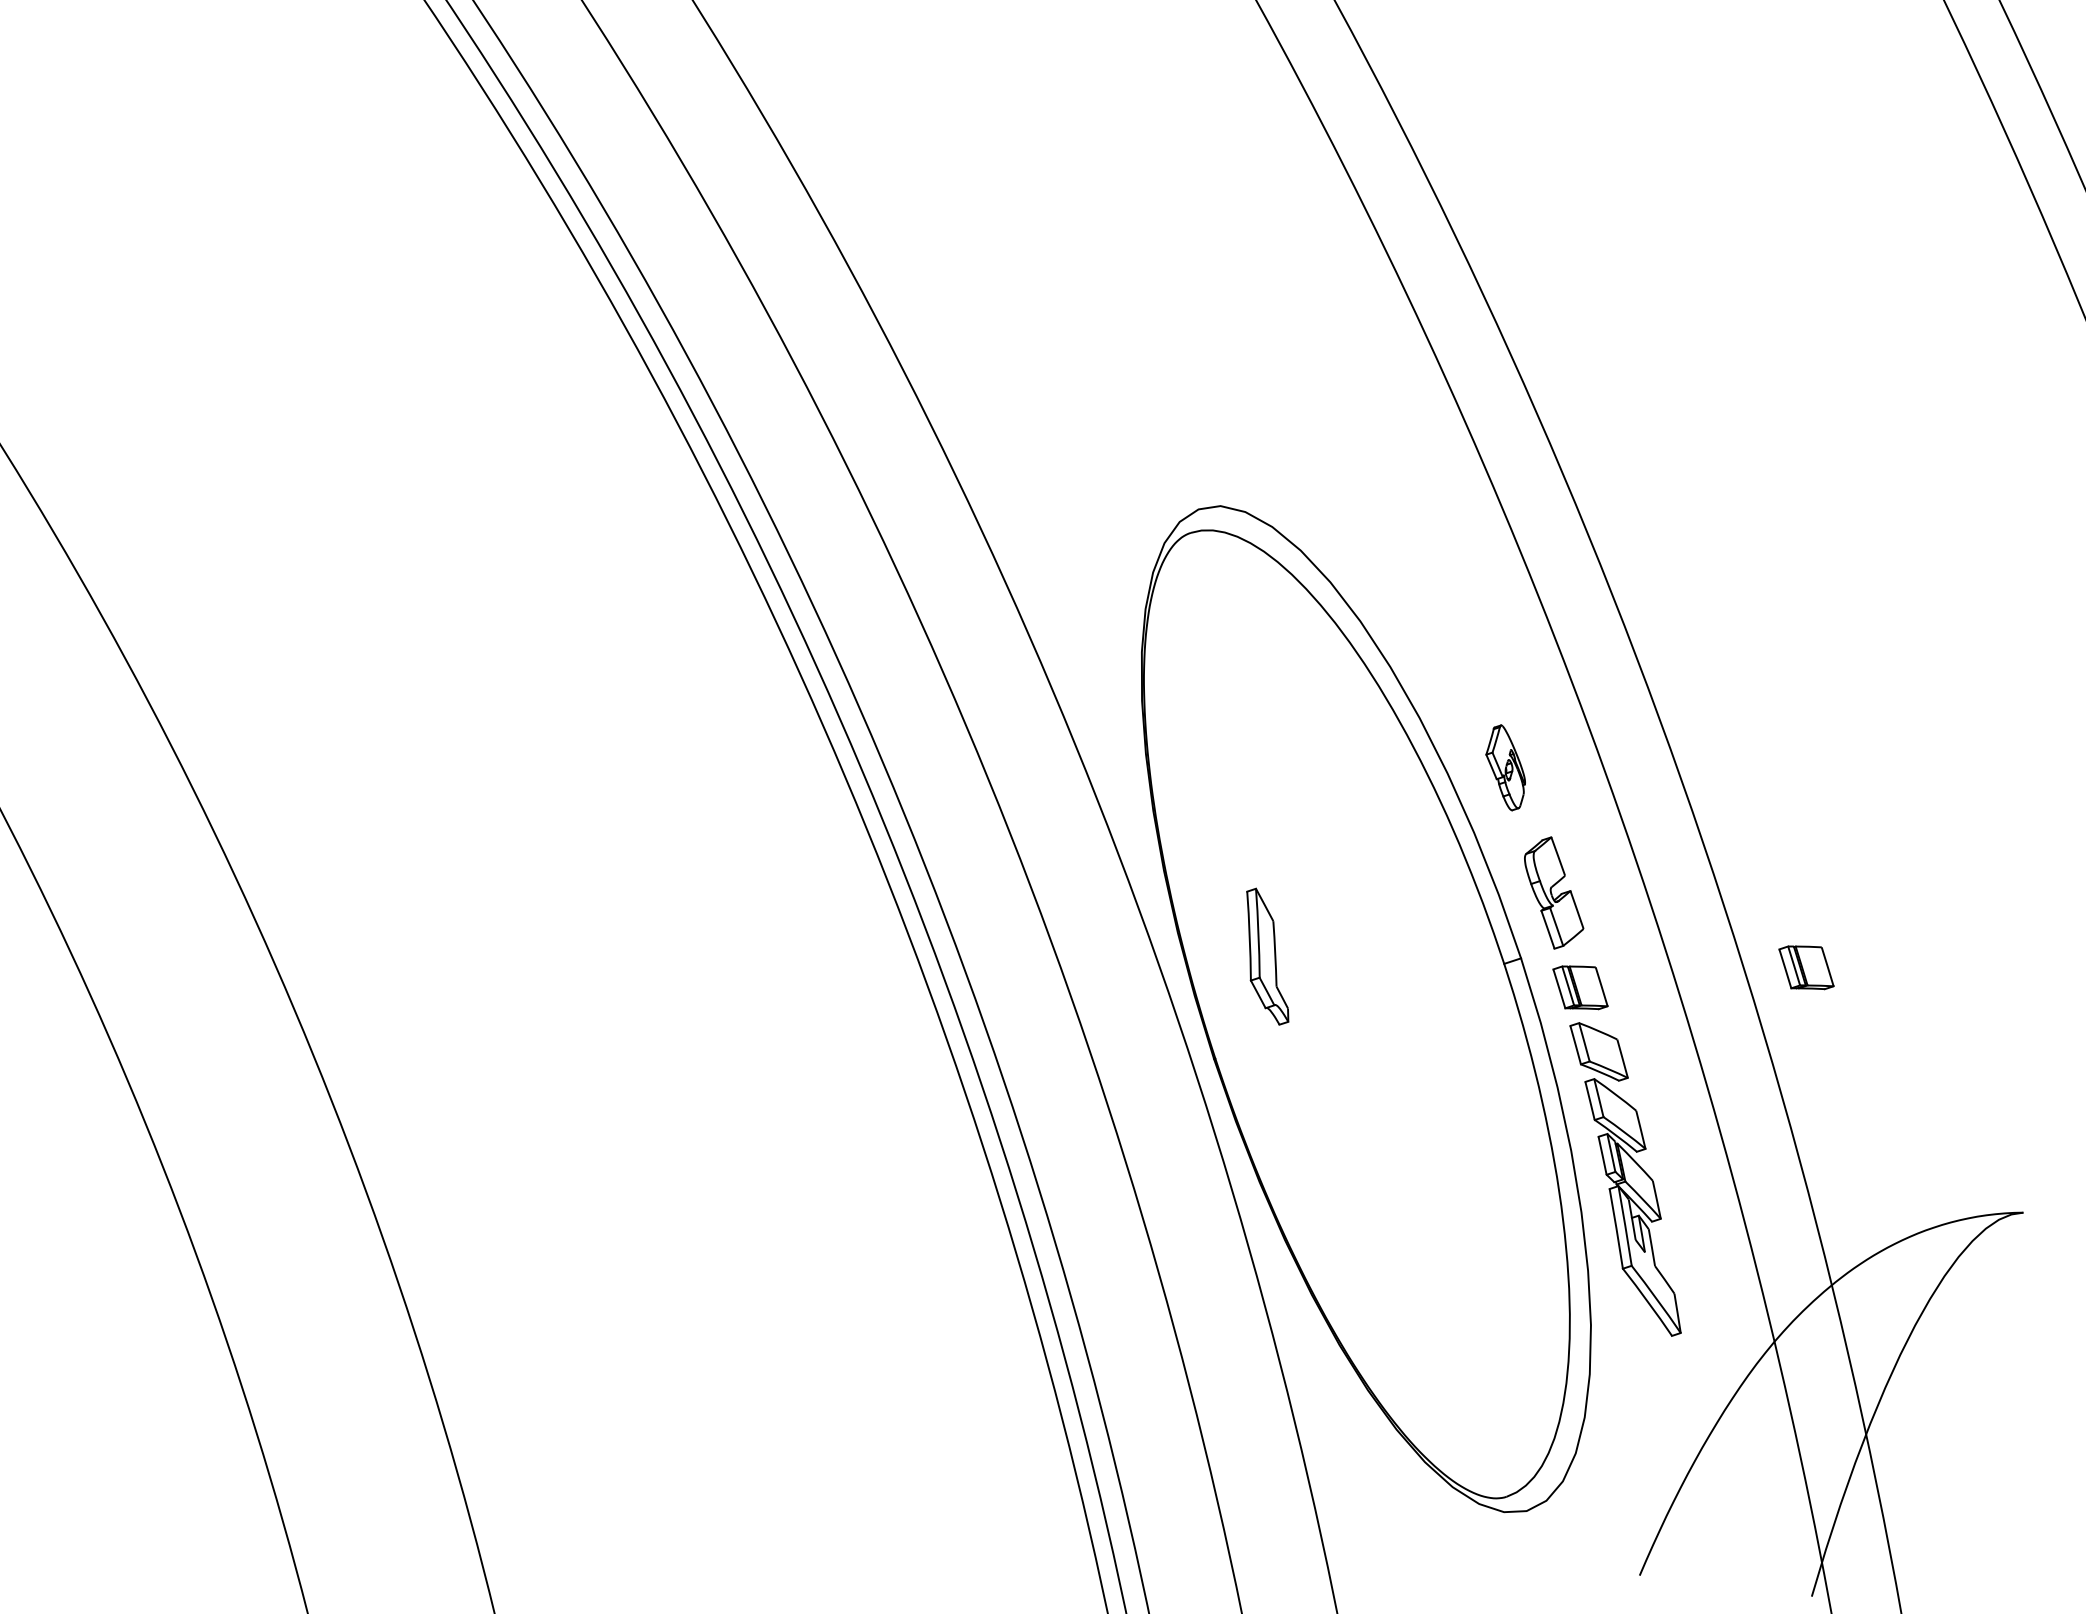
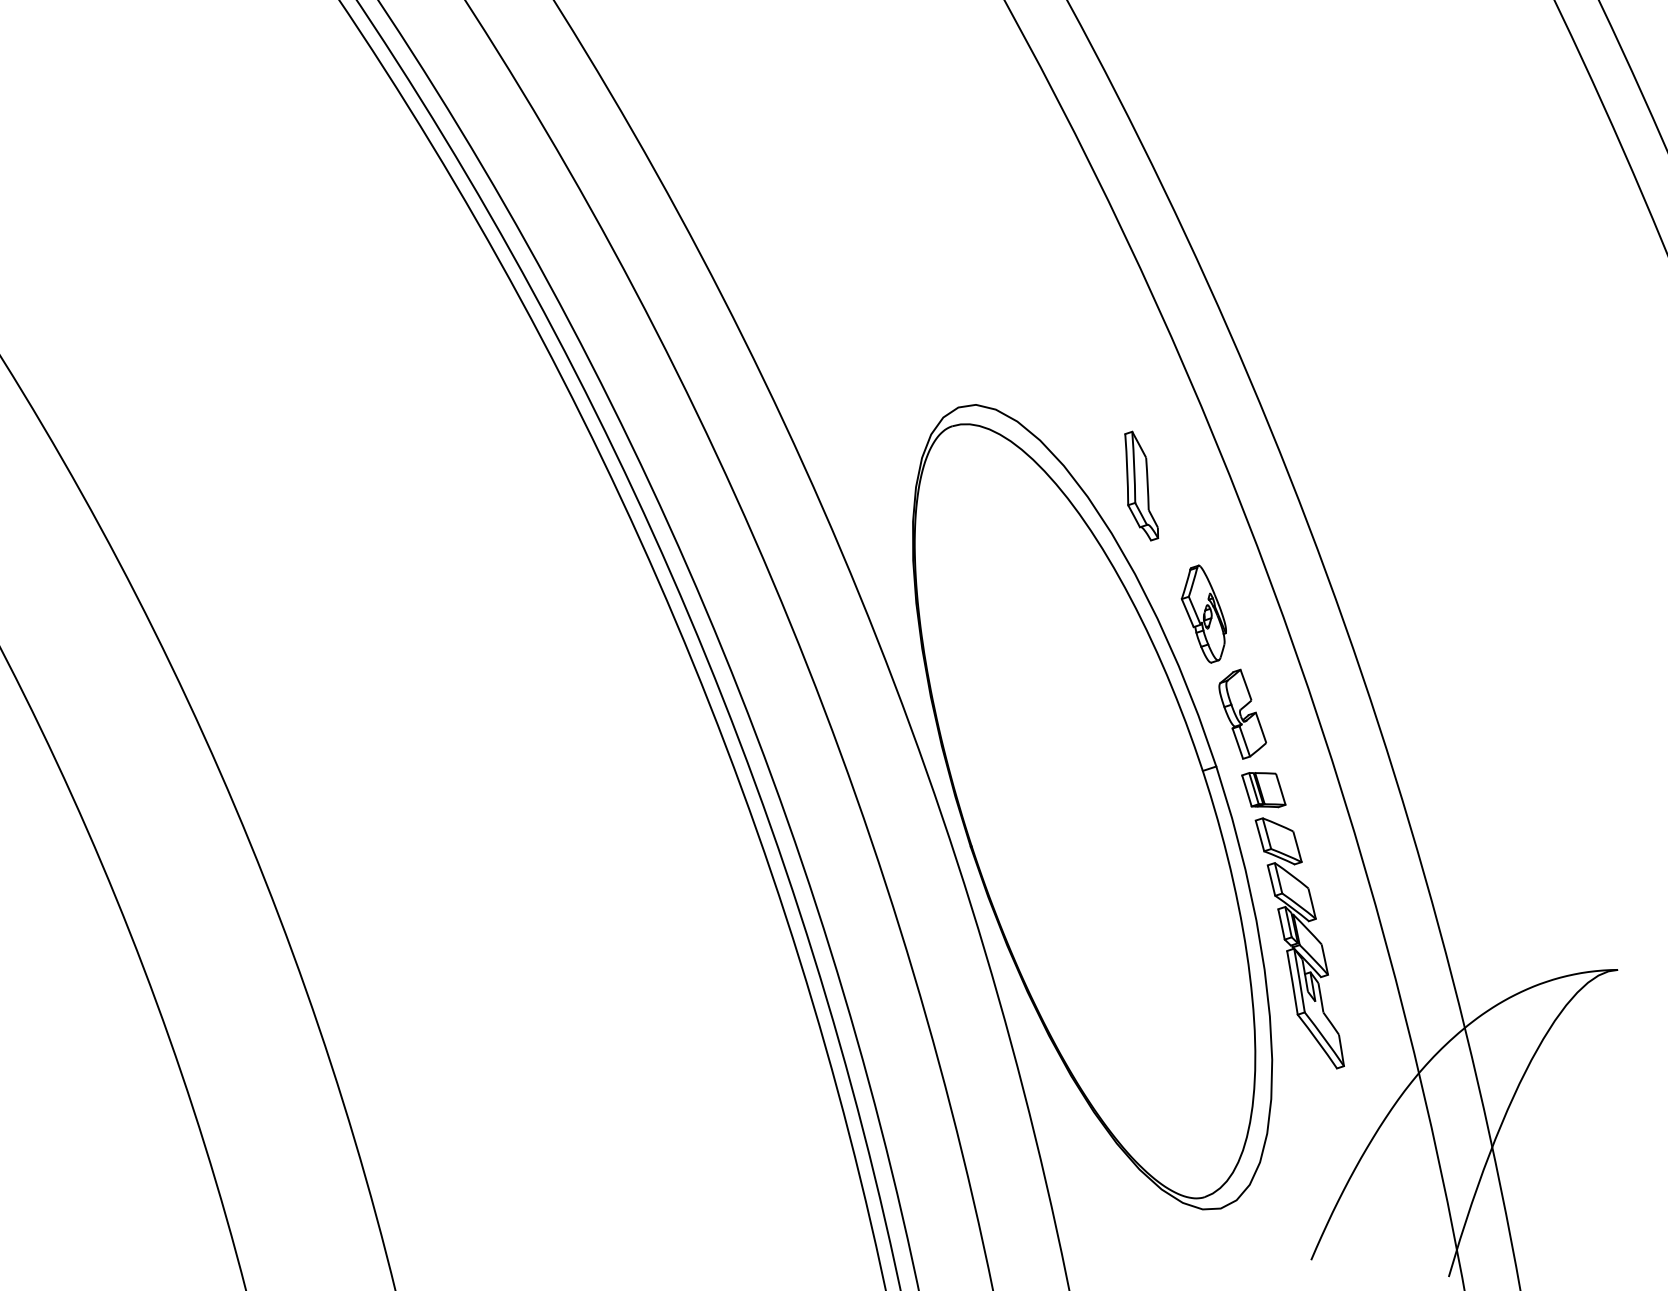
part: (1505, 767) -> (1203, 613), size x1.43
part: (1267, 956) -> (1141, 485), moved
part: (1806, 967) -> (1444, 773), removed

